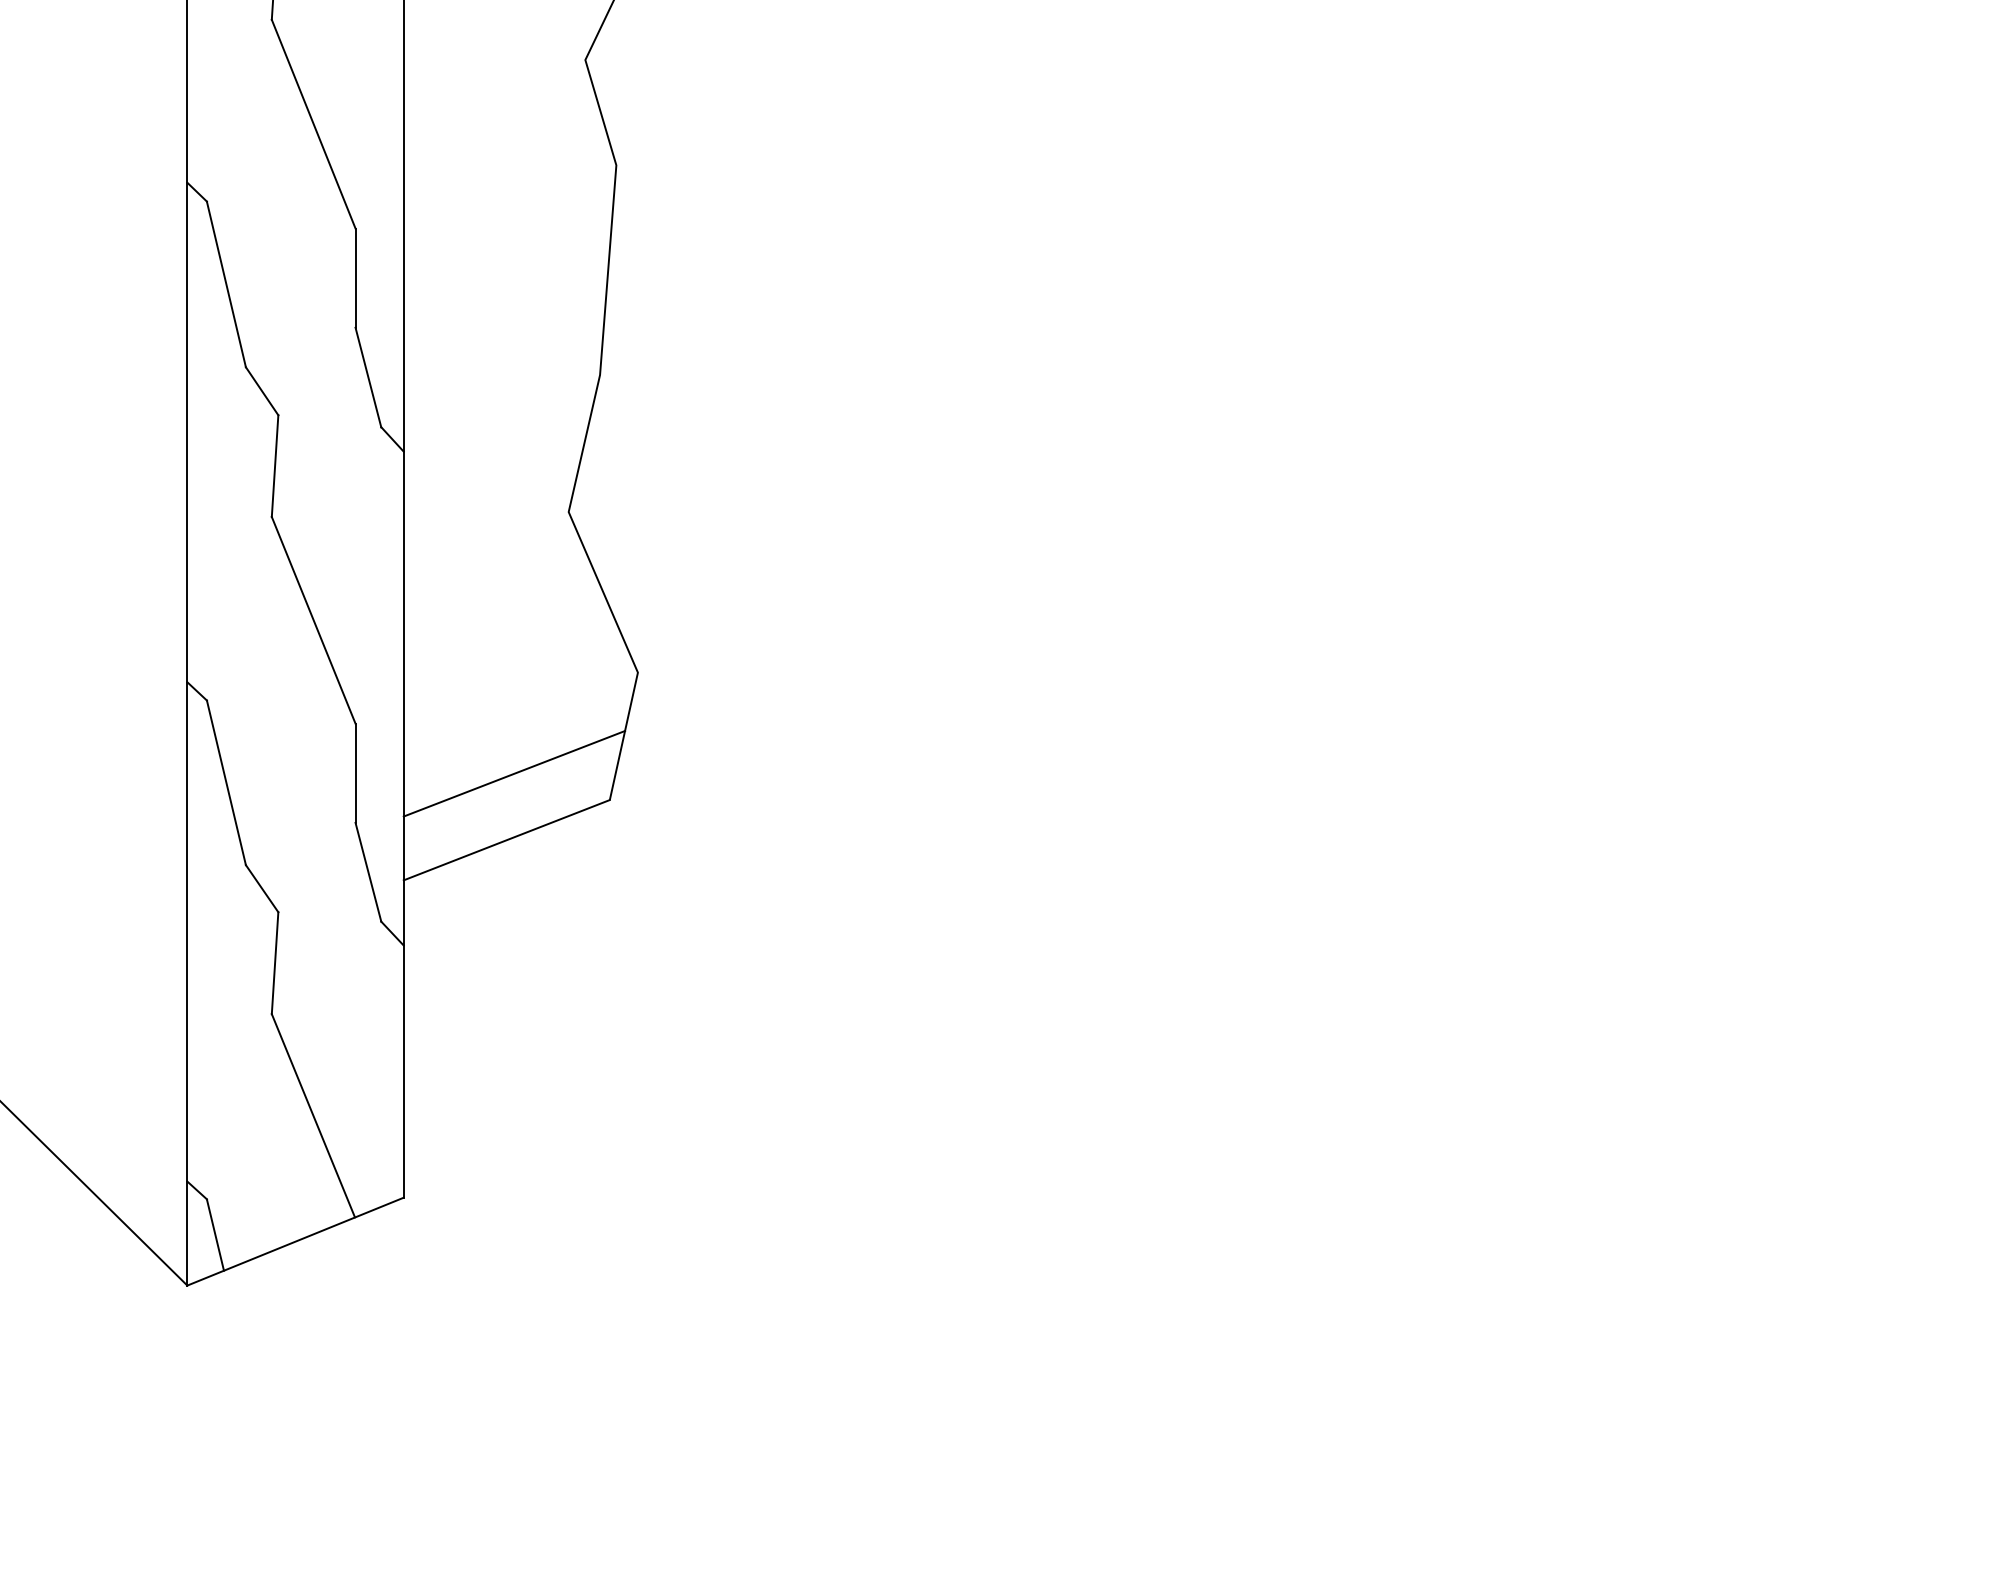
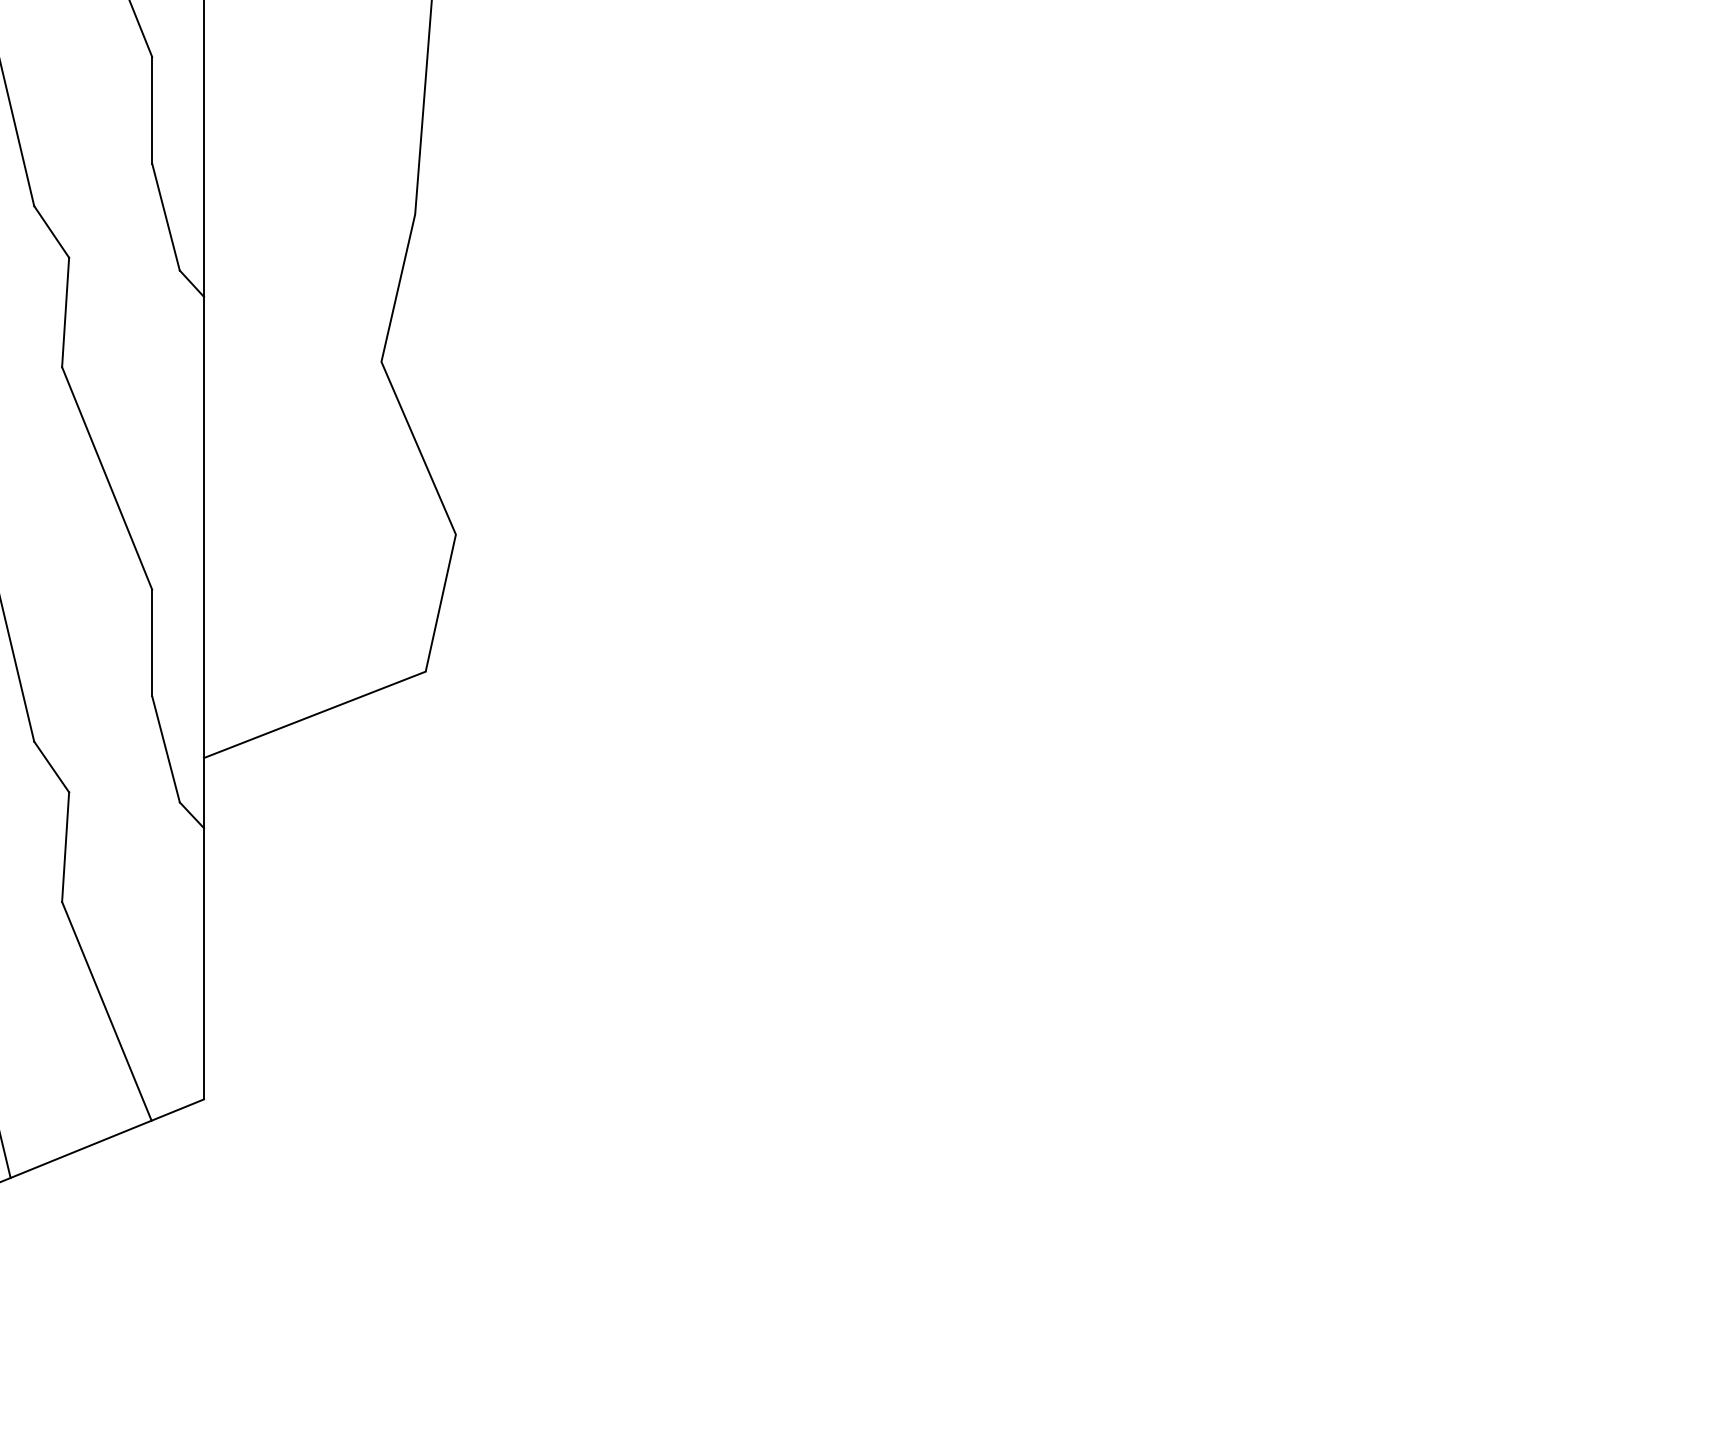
line: (514, 773) -> (323, 643), removed

